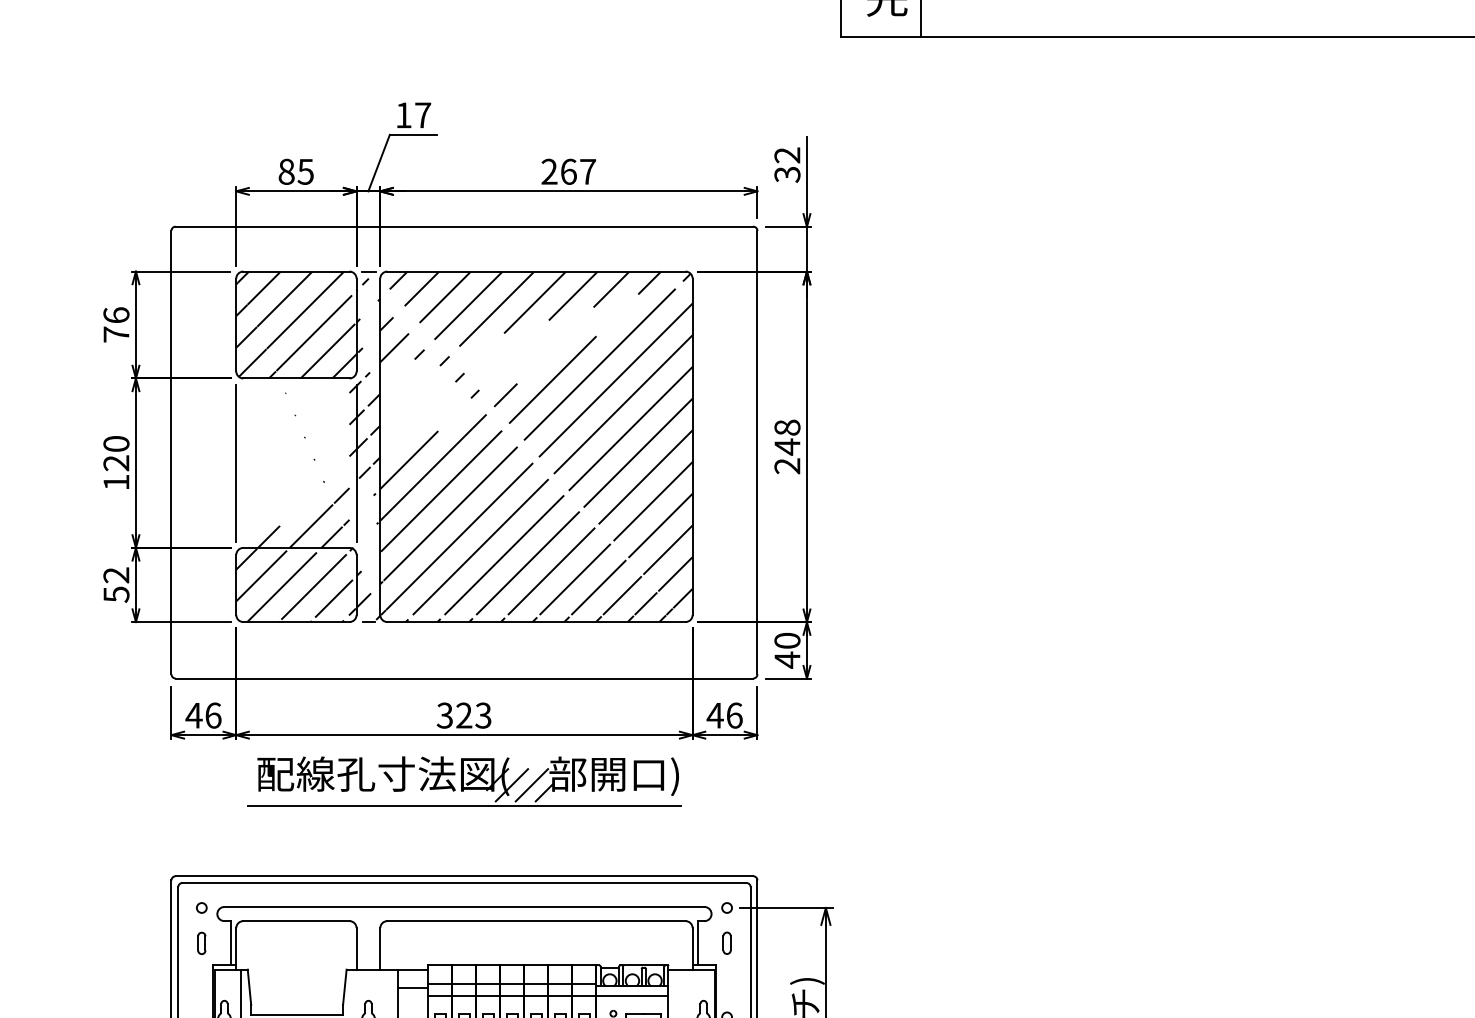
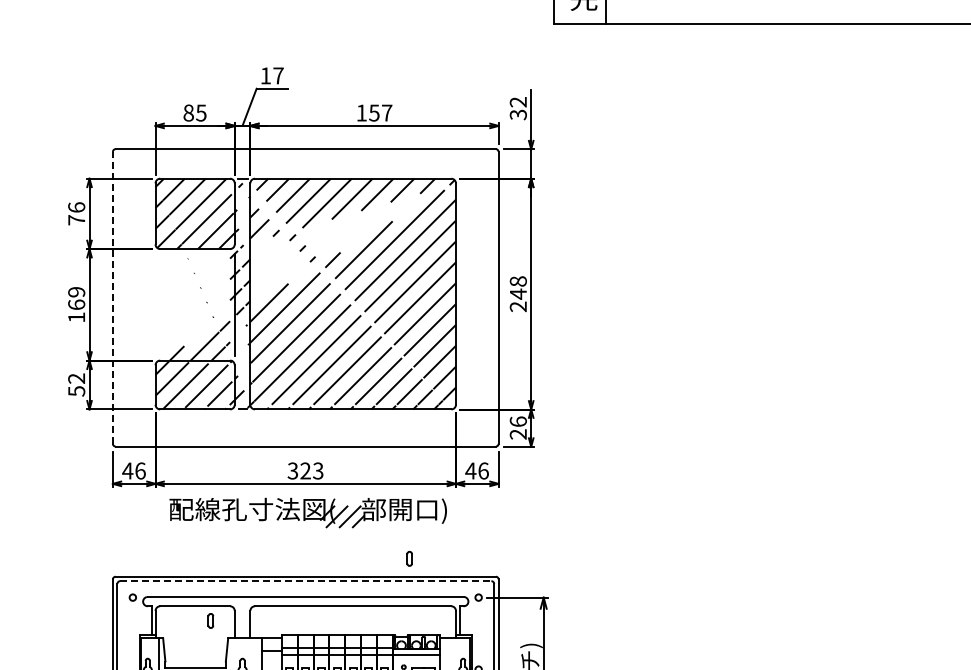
text: (558, 170) -> (367, 112), 267 -> 157
line: (170, 452) -> (112, 297), solid -> dashed
text: (116, 453) -> (76, 298), 120 -> 169
line: (236, 462) -> (155, 304), removed
text: (786, 651) -> (517, 428), 40 -> 26
line: (464, 806) -> (305, 530), removed
line: (464, 883) -> (305, 581), solid -> dashed
part: (201, 942) -> (210, 620), moved
part: (726, 942) -> (409, 558), moved

